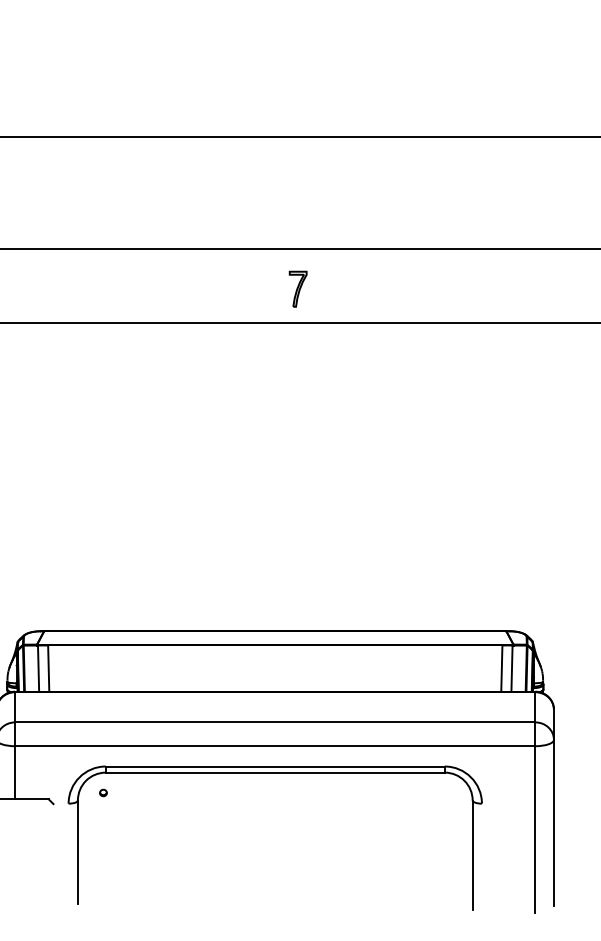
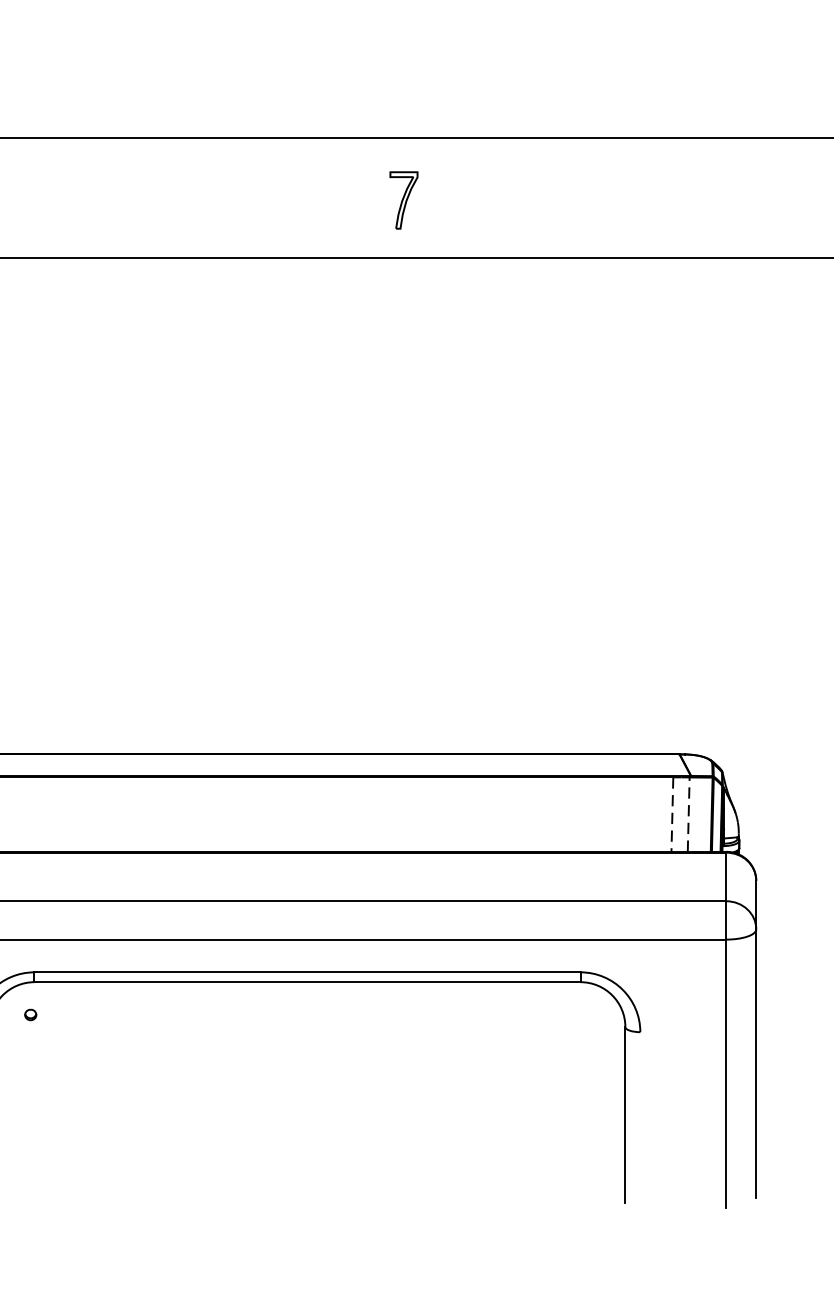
part: (297, 288) -> (402, 199), moved
line: (512, 668) -> (689, 814), solid -> dashed
line: (501, 669) -> (671, 816), solid -> dashed

